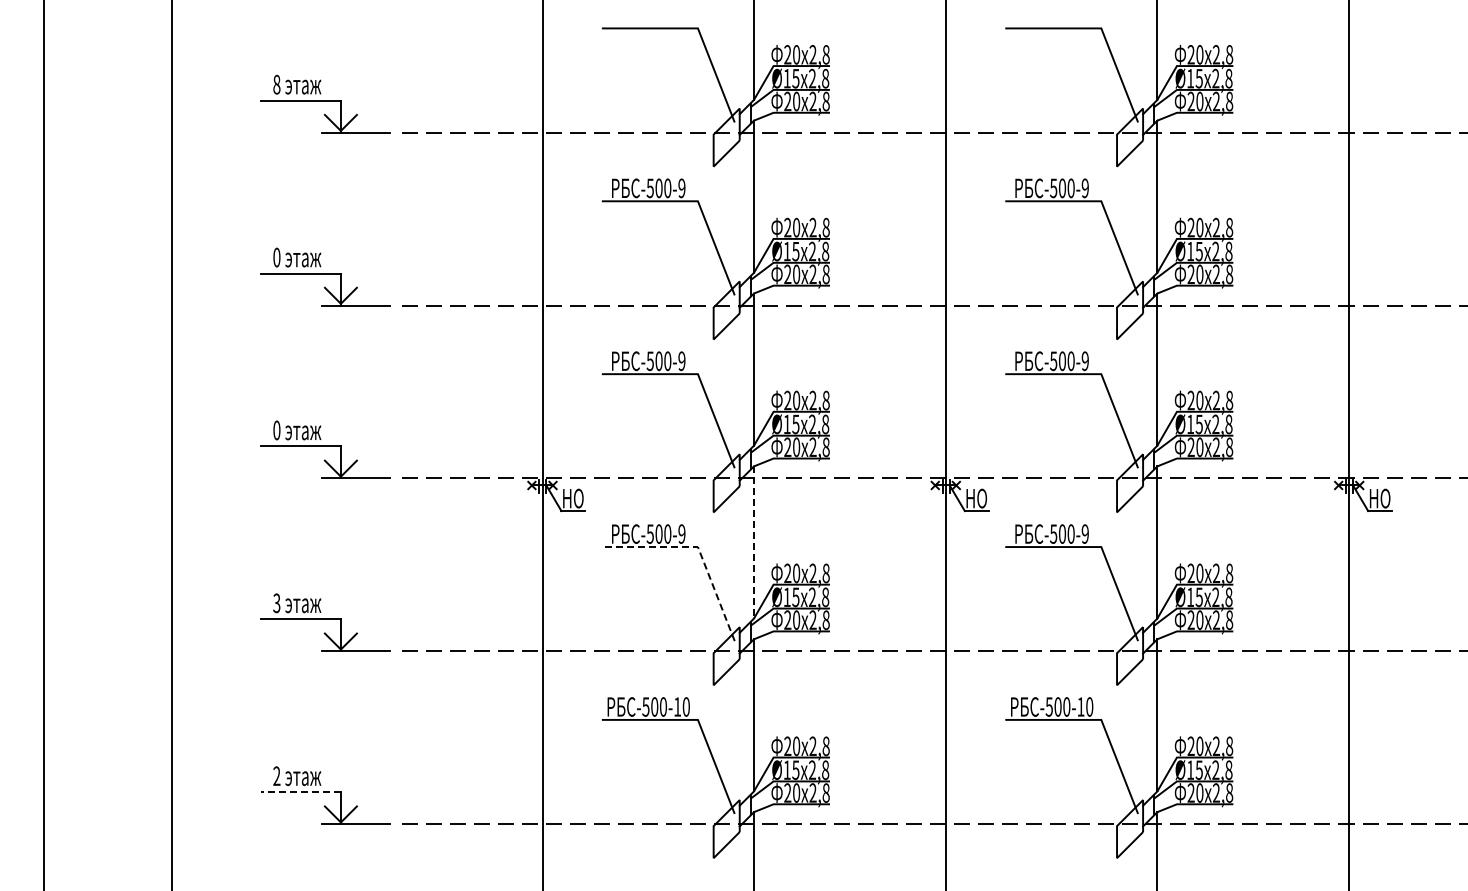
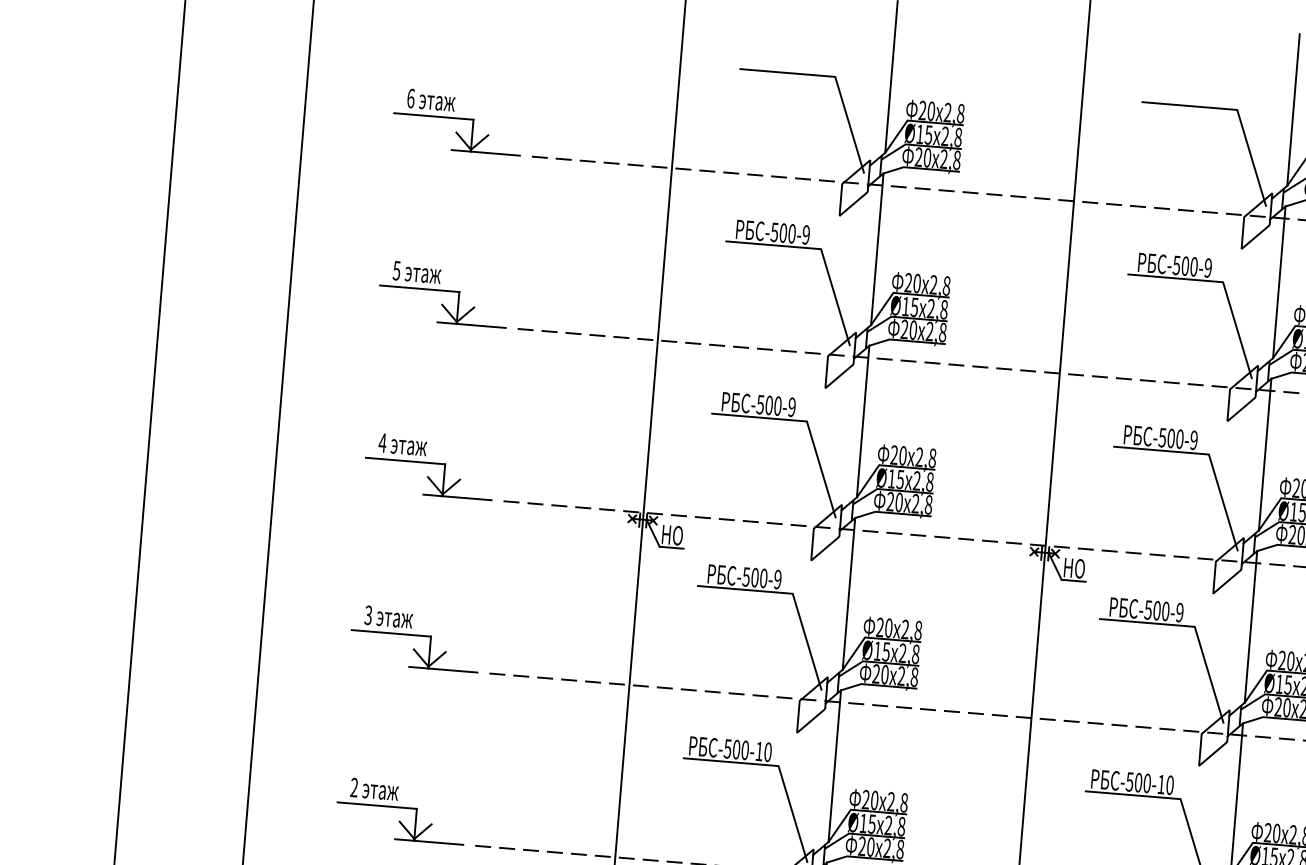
text: (276, 84) -> (410, 98), 8 -> 6
text: (276, 257) -> (396, 270), 0 -> 5
text: (276, 430) -> (382, 443), 0 -> 4
line: (753, 543) -> (848, 594), dashed -> solid
line: (698, 548) -> (793, 595), dashed -> solid
line: (301, 792) -> (377, 805), dashed -> solid

